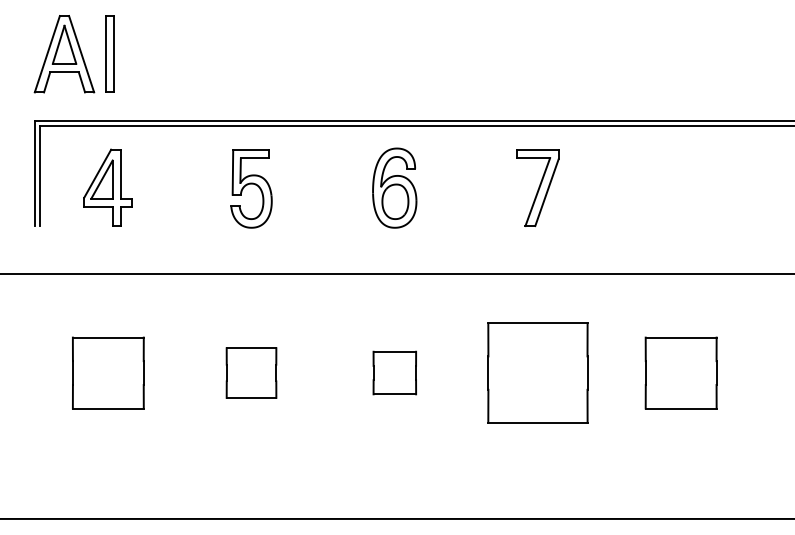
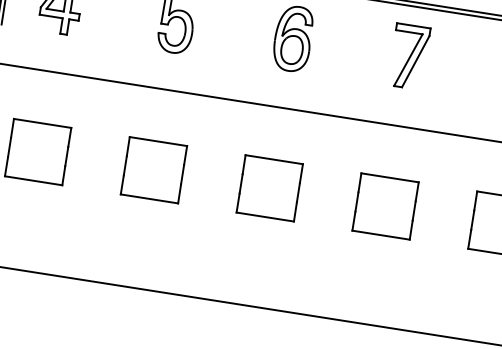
part: (251, 372) -> (153, 169), size x1.43
part: (394, 372) -> (269, 187), size x1.67
part: (537, 372) -> (385, 205), size x0.71

